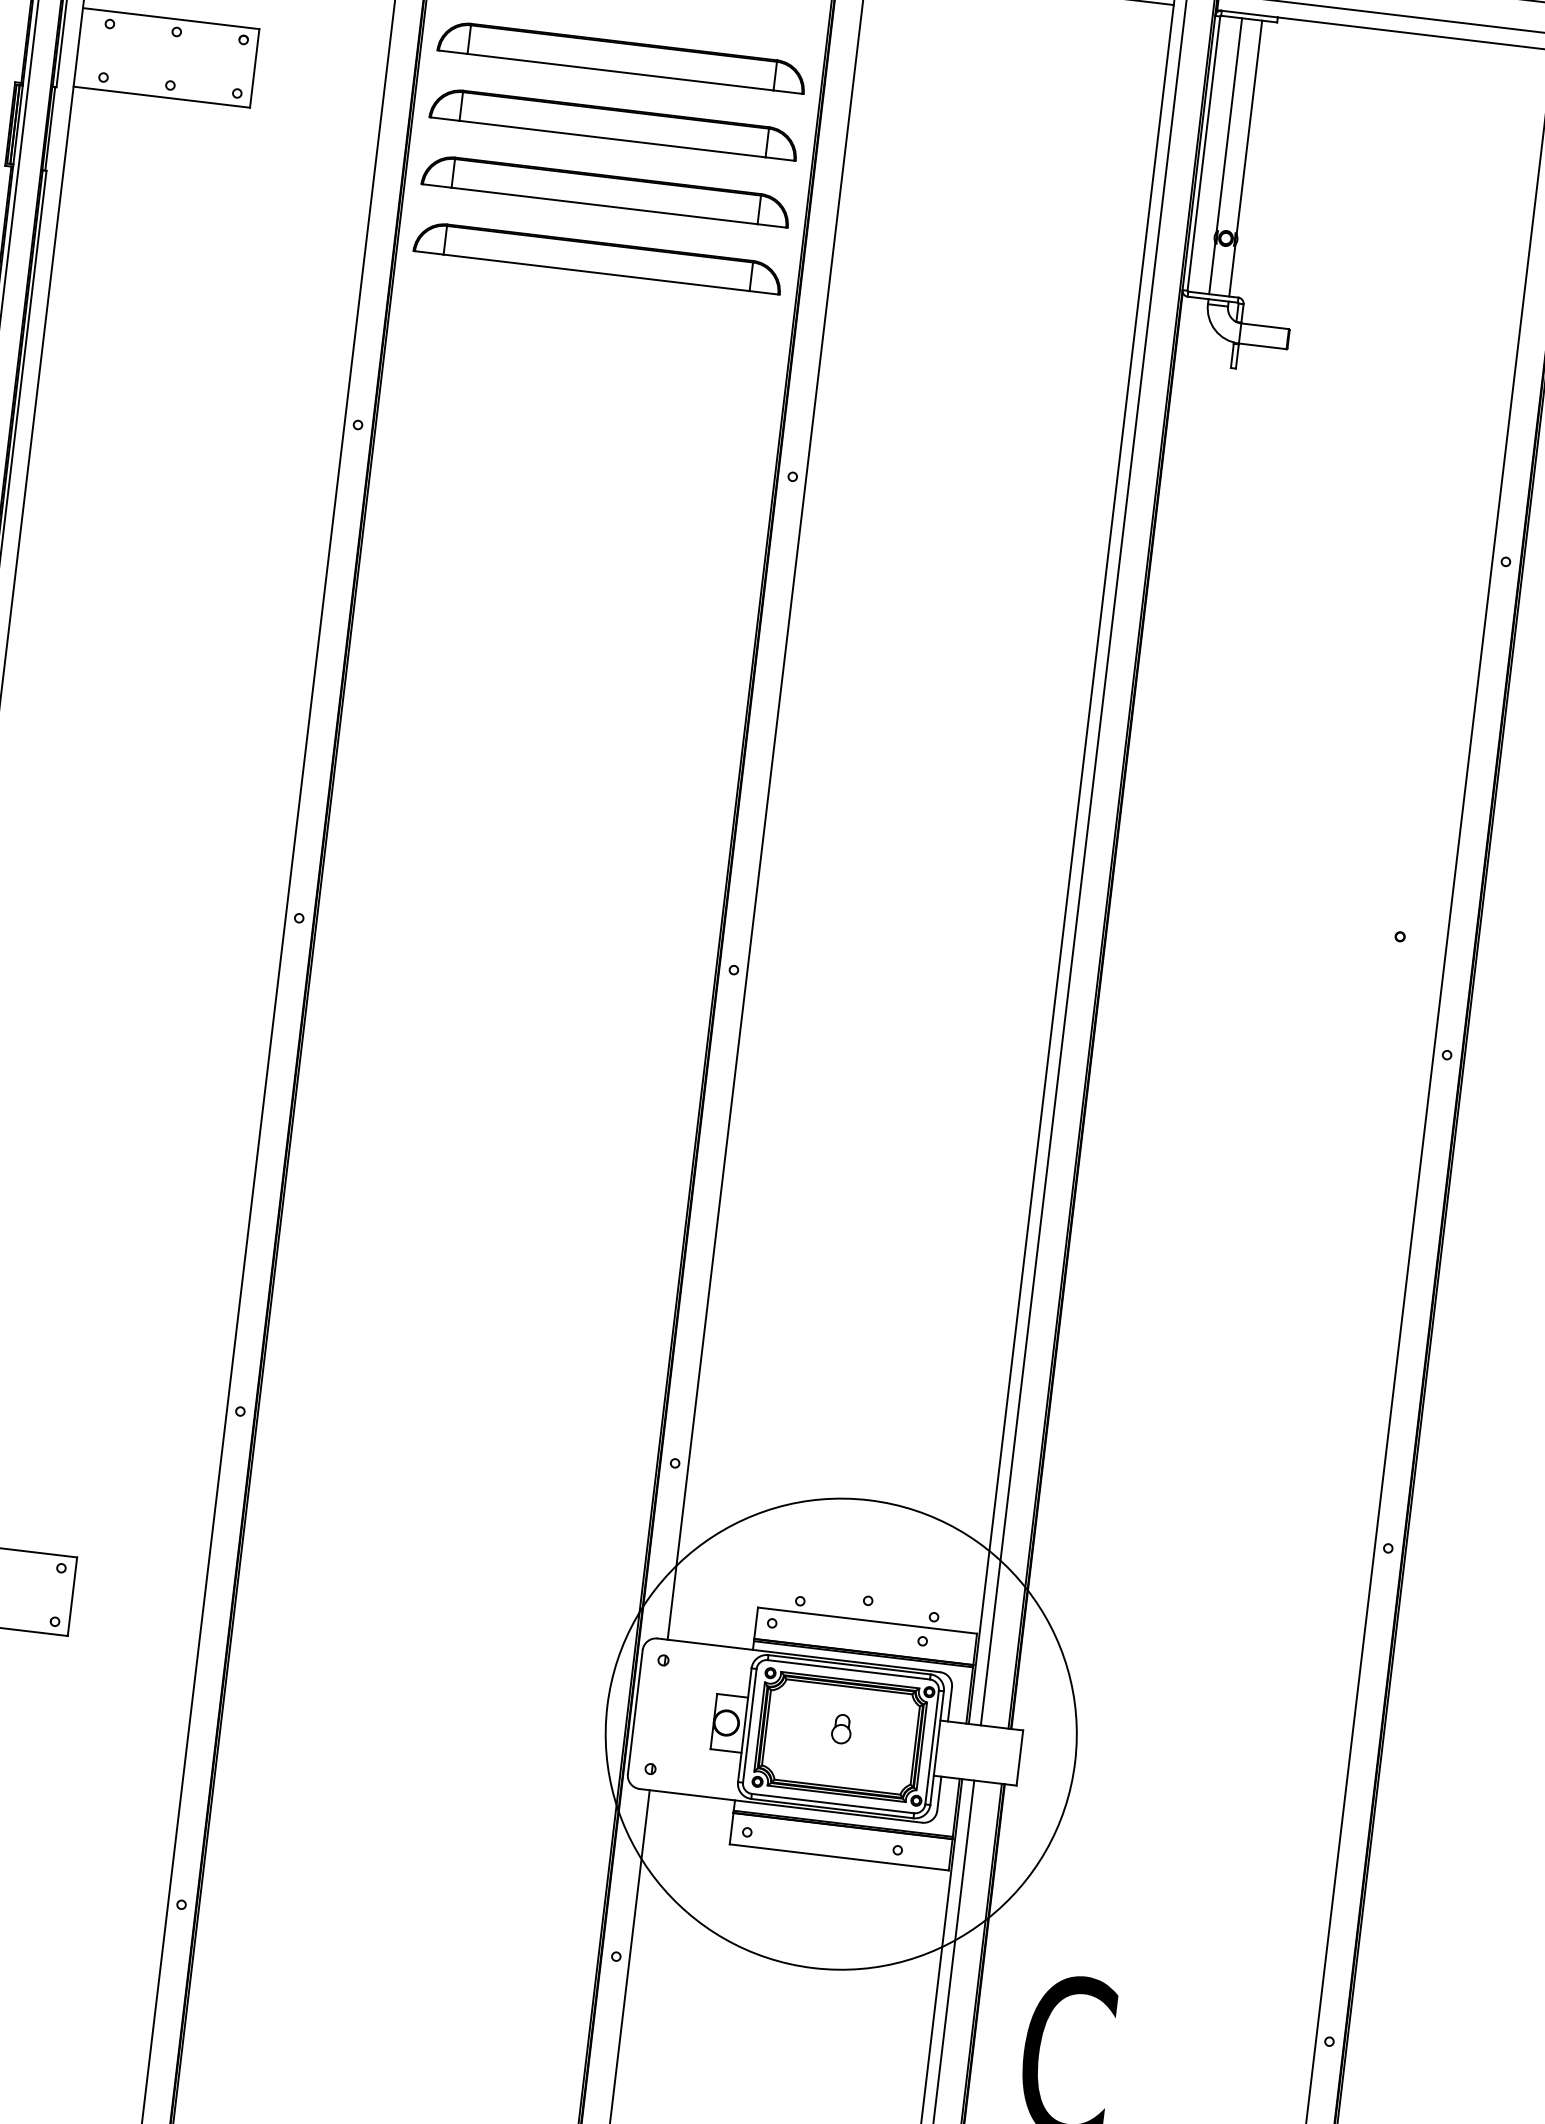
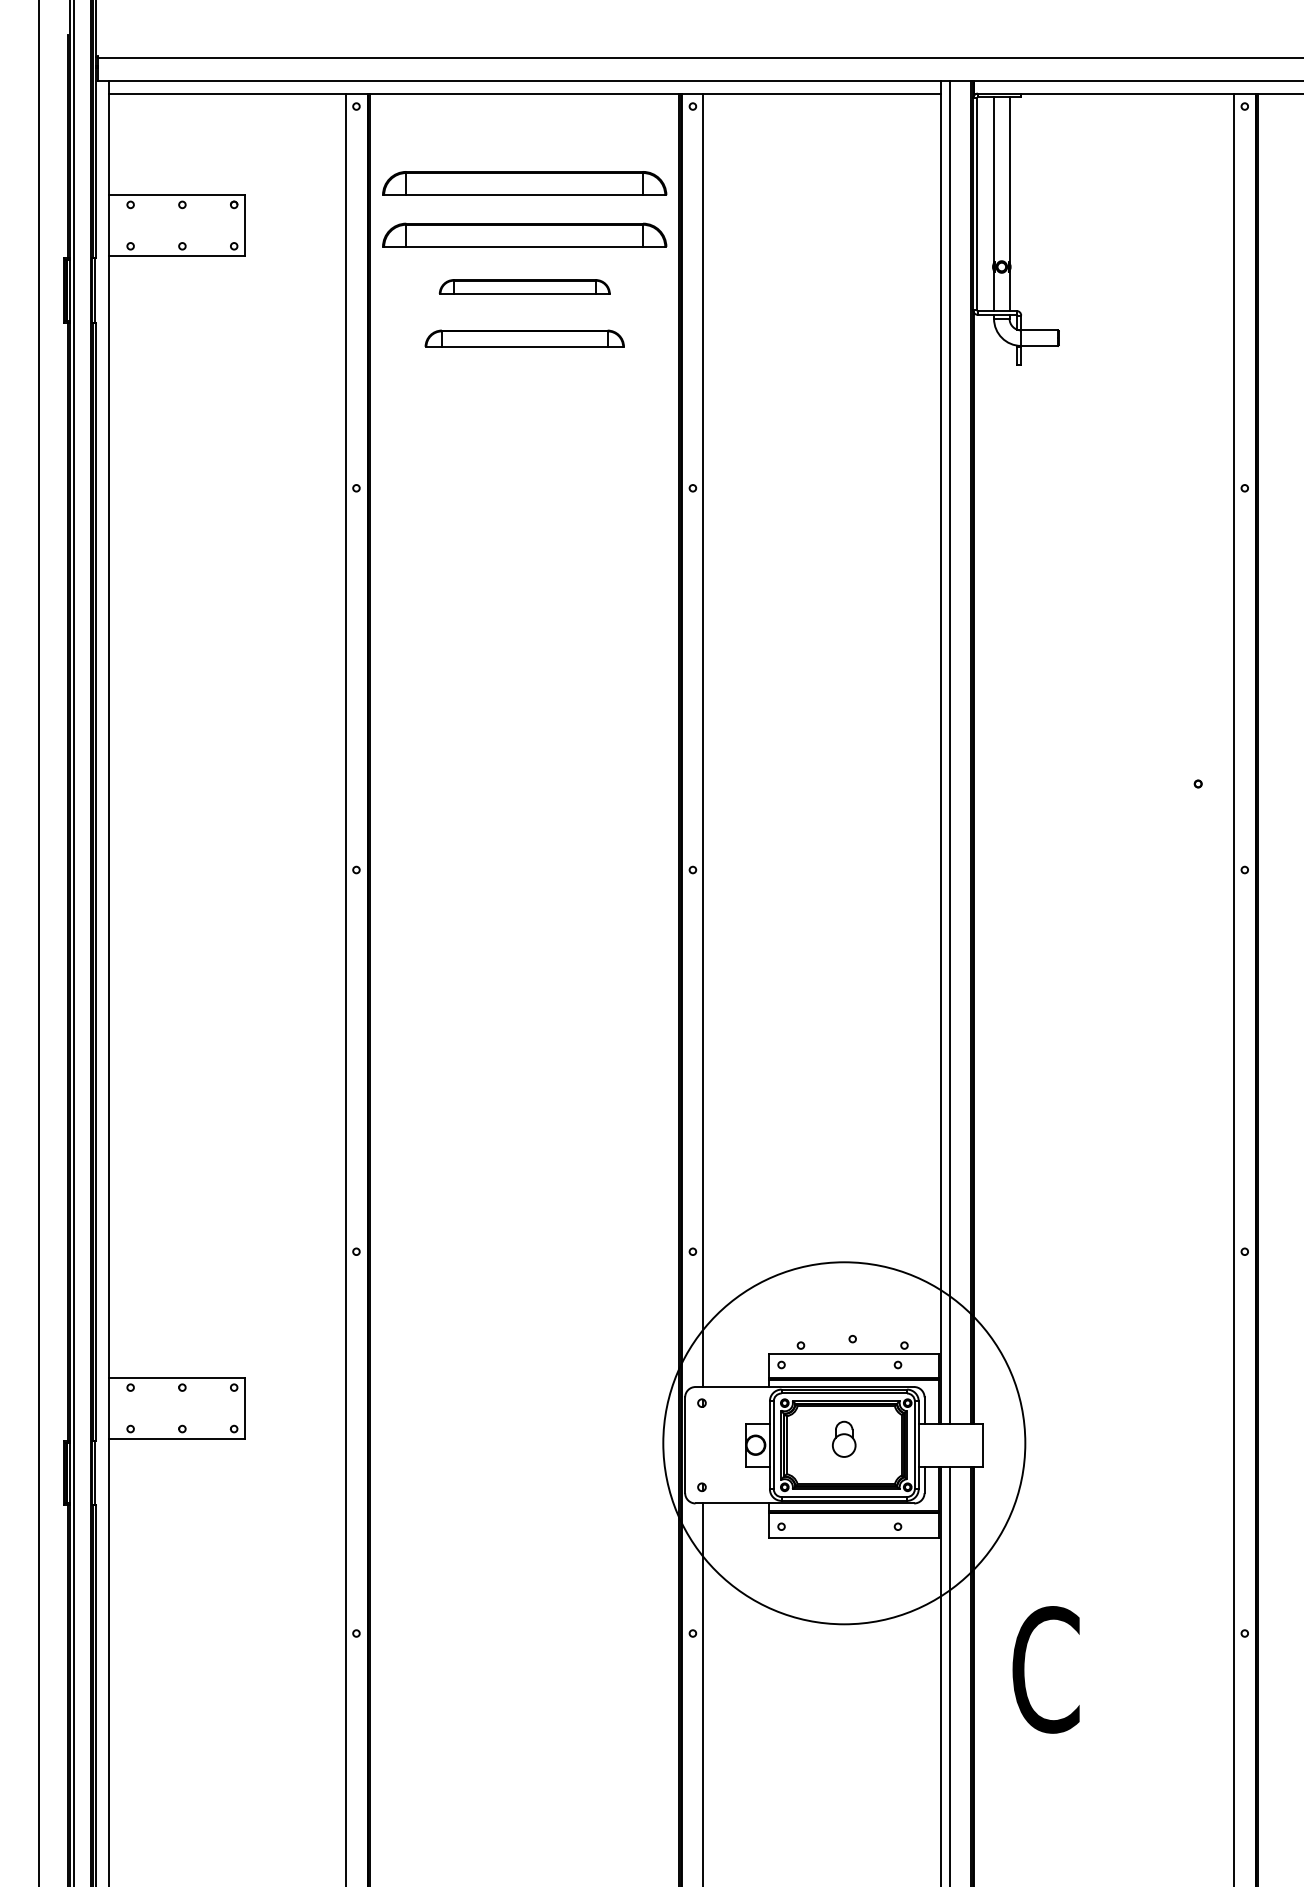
part: (606, 190) -> (524, 286), size x0.6
part: (598, 257) -> (524, 338), size x0.7
part: (842, 1729) -> (844, 1439), size x1.6

